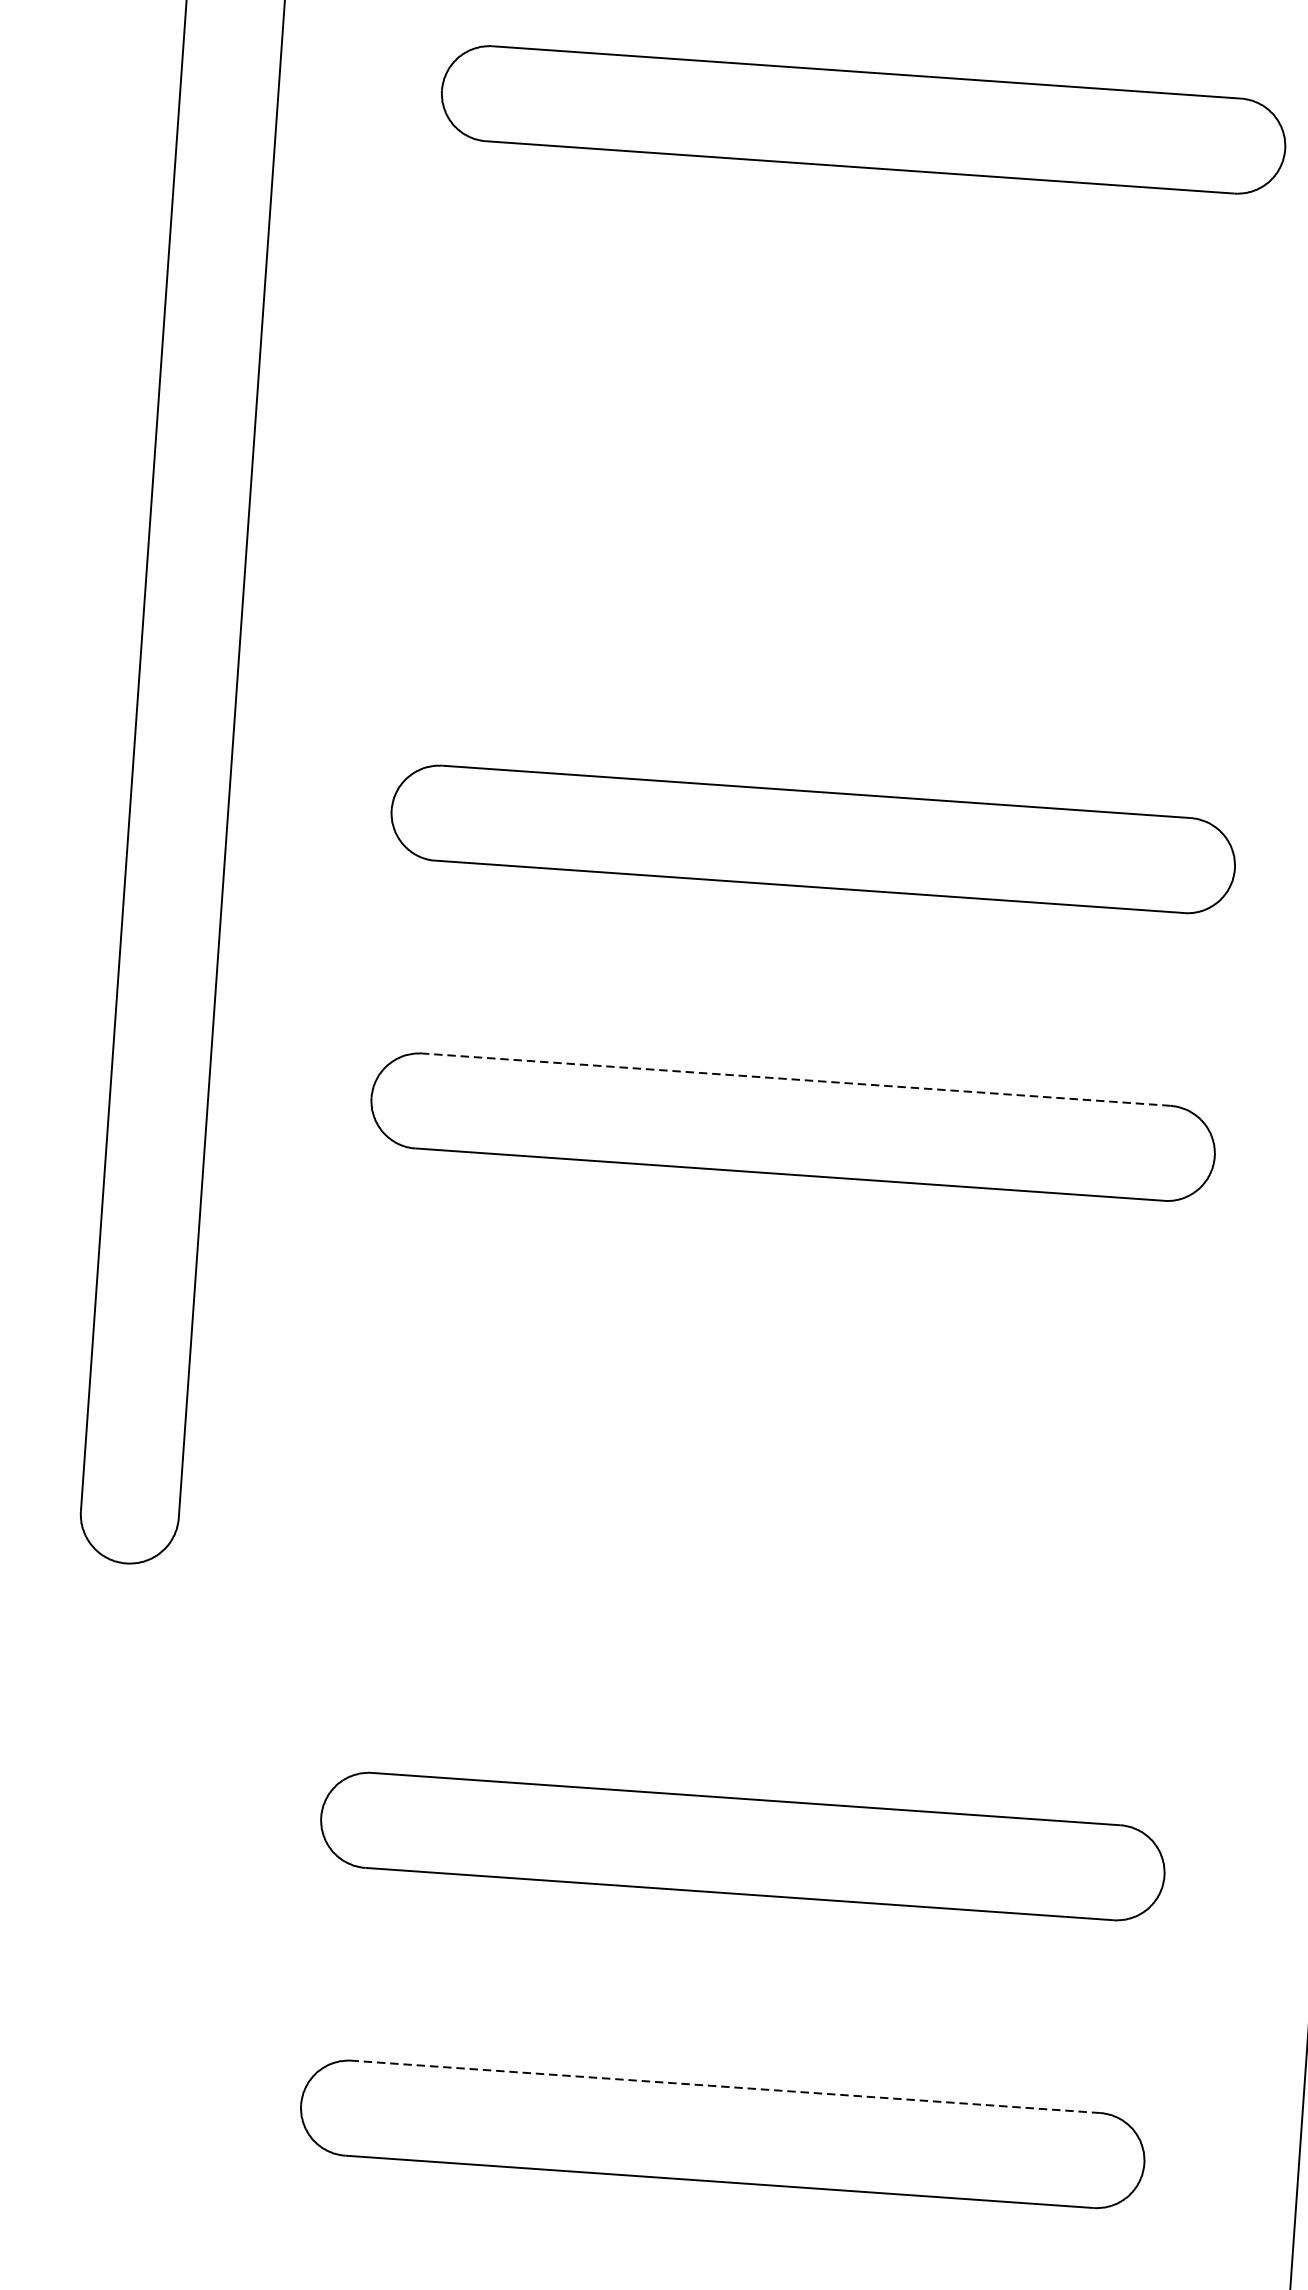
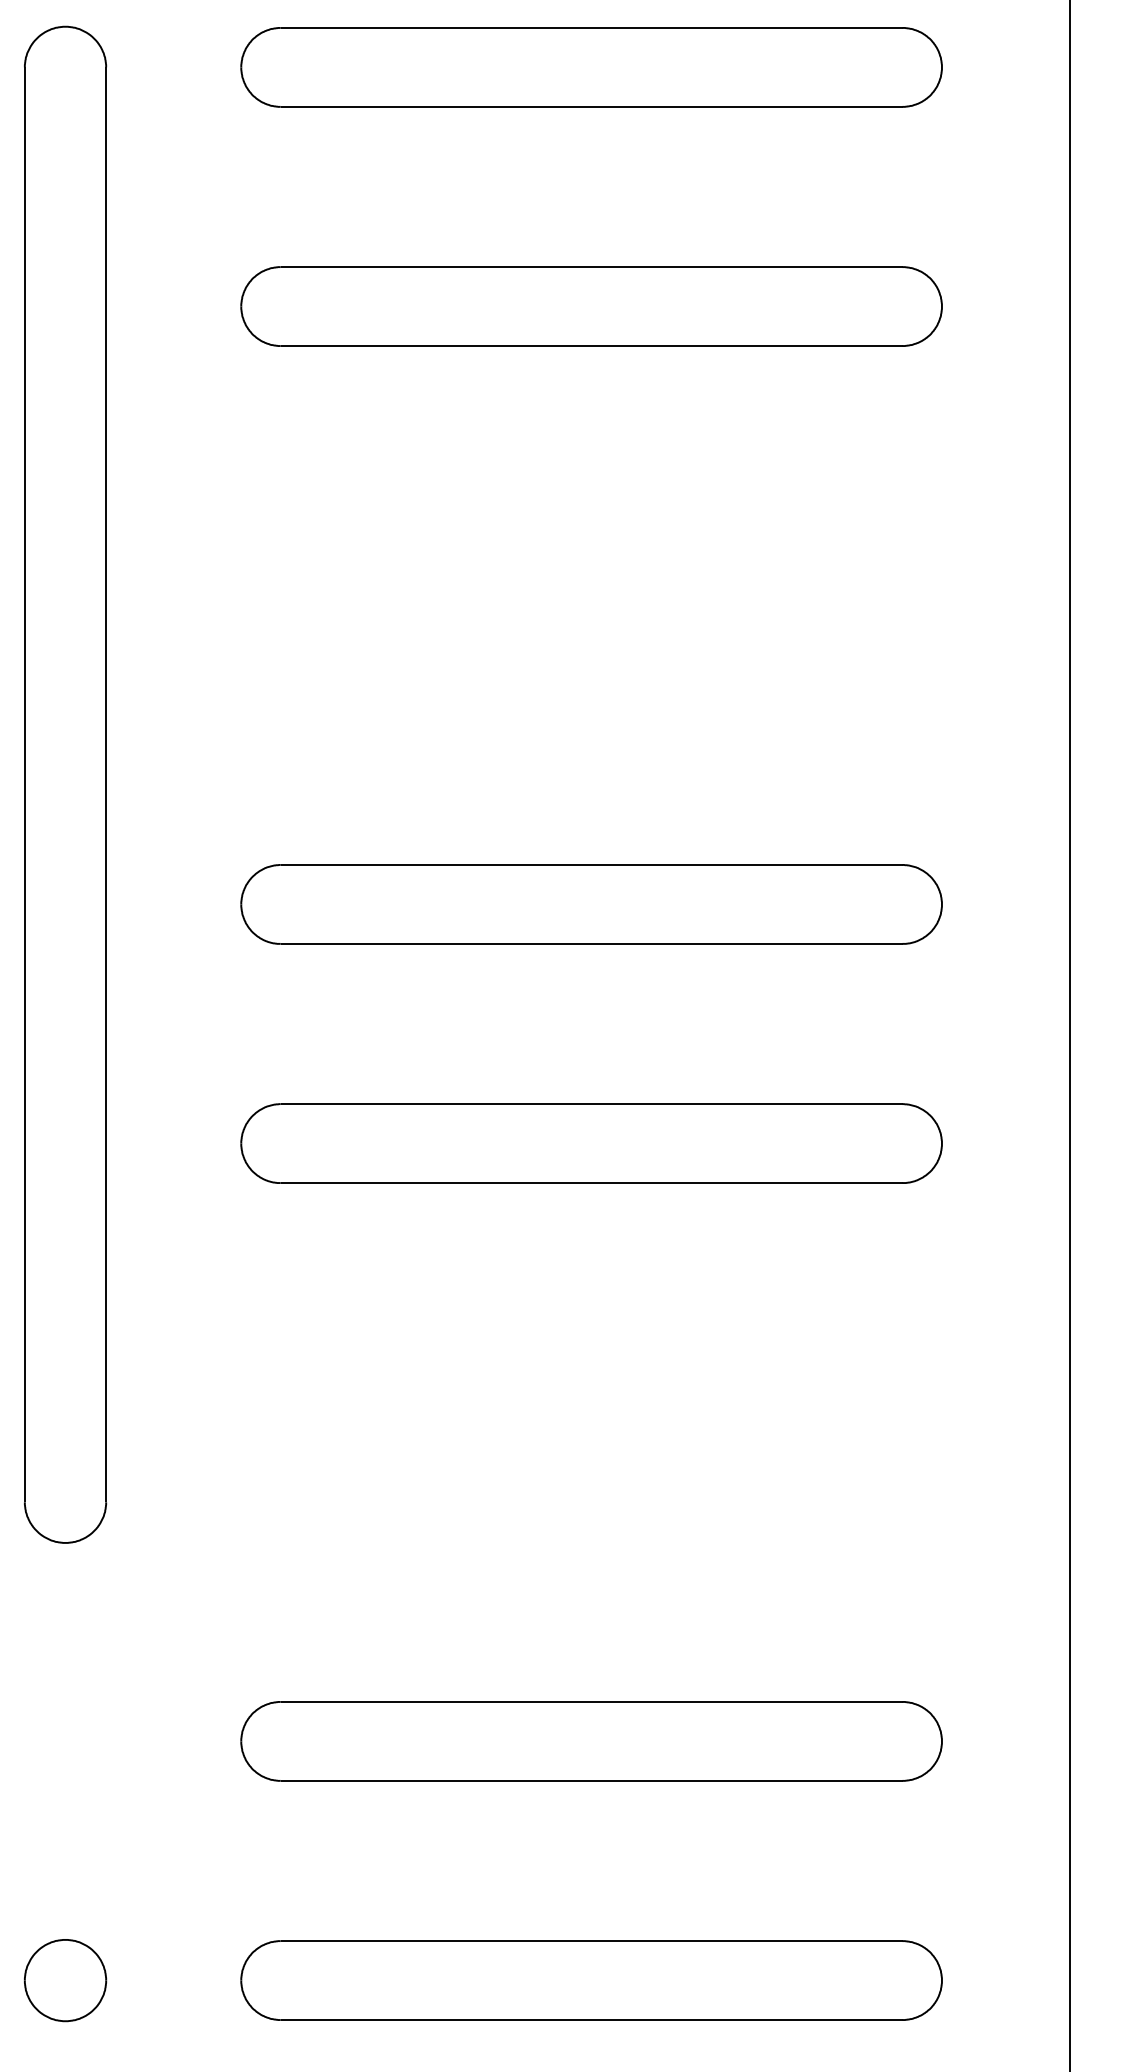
line: (796, 1080) -> (591, 1104), dashed -> solid
line: (725, 2087) -> (591, 1941), dashed -> solid
part: (89, 2090) -> (65, 1980), added

